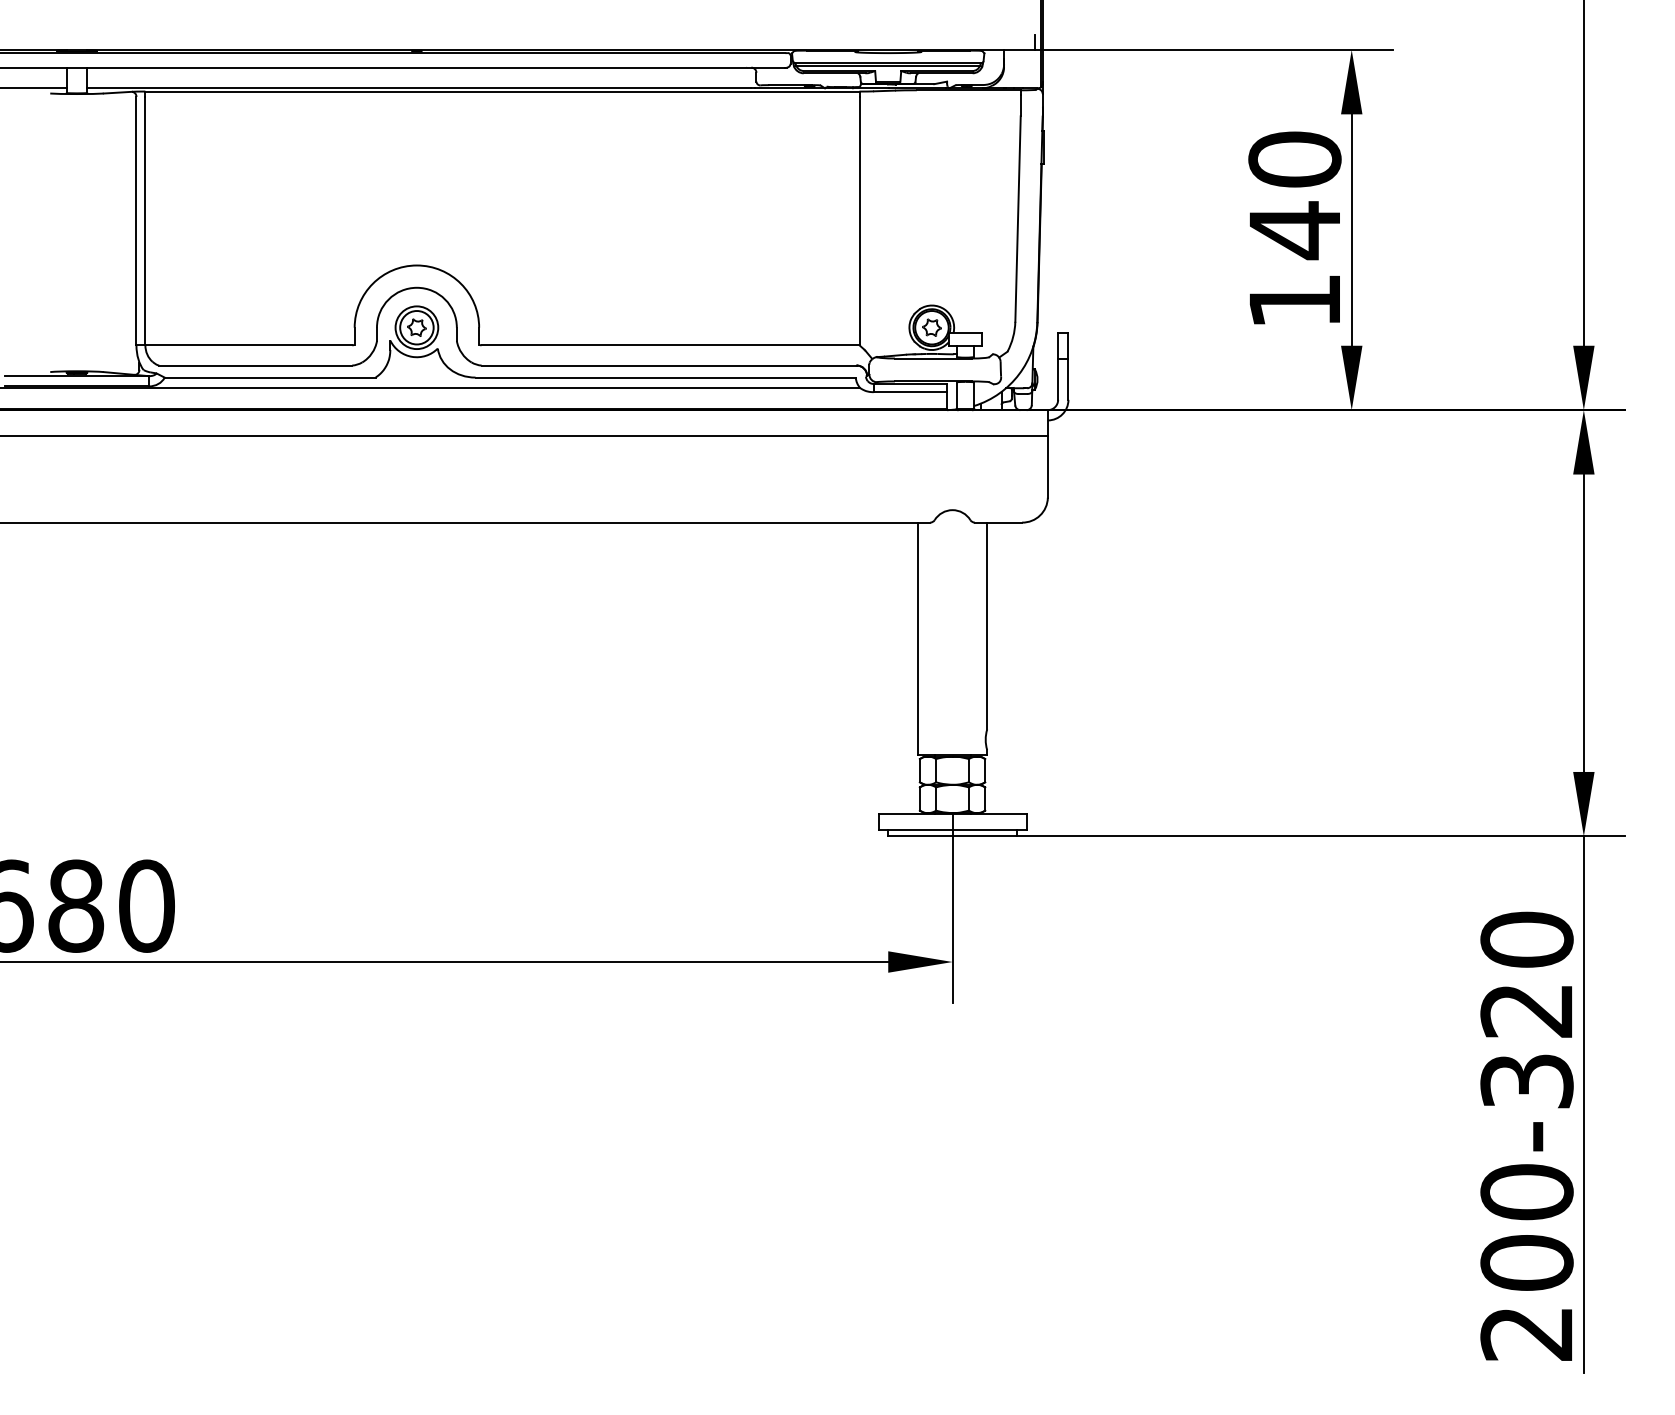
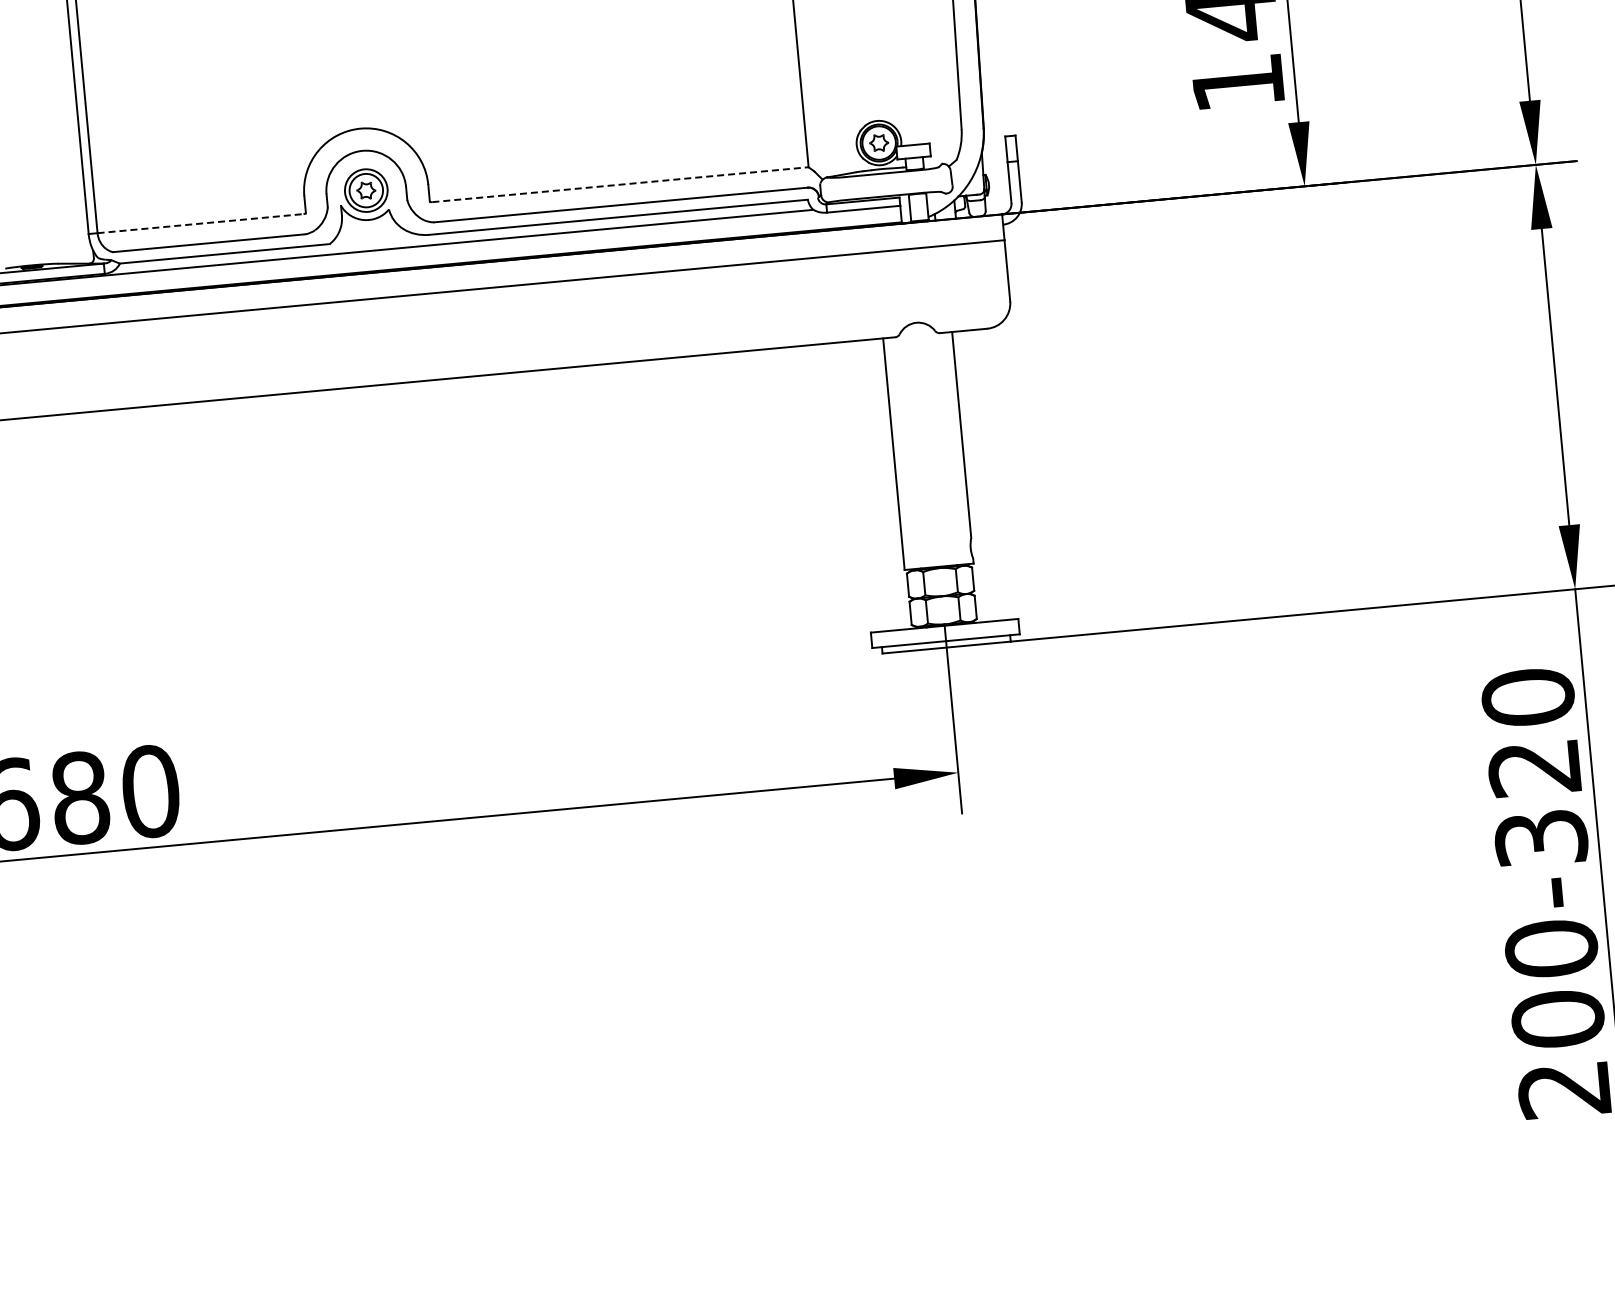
line: (249, 345) -> (201, 223), solid -> dashed
line: (670, 345) -> (620, 184), solid -> dashed

